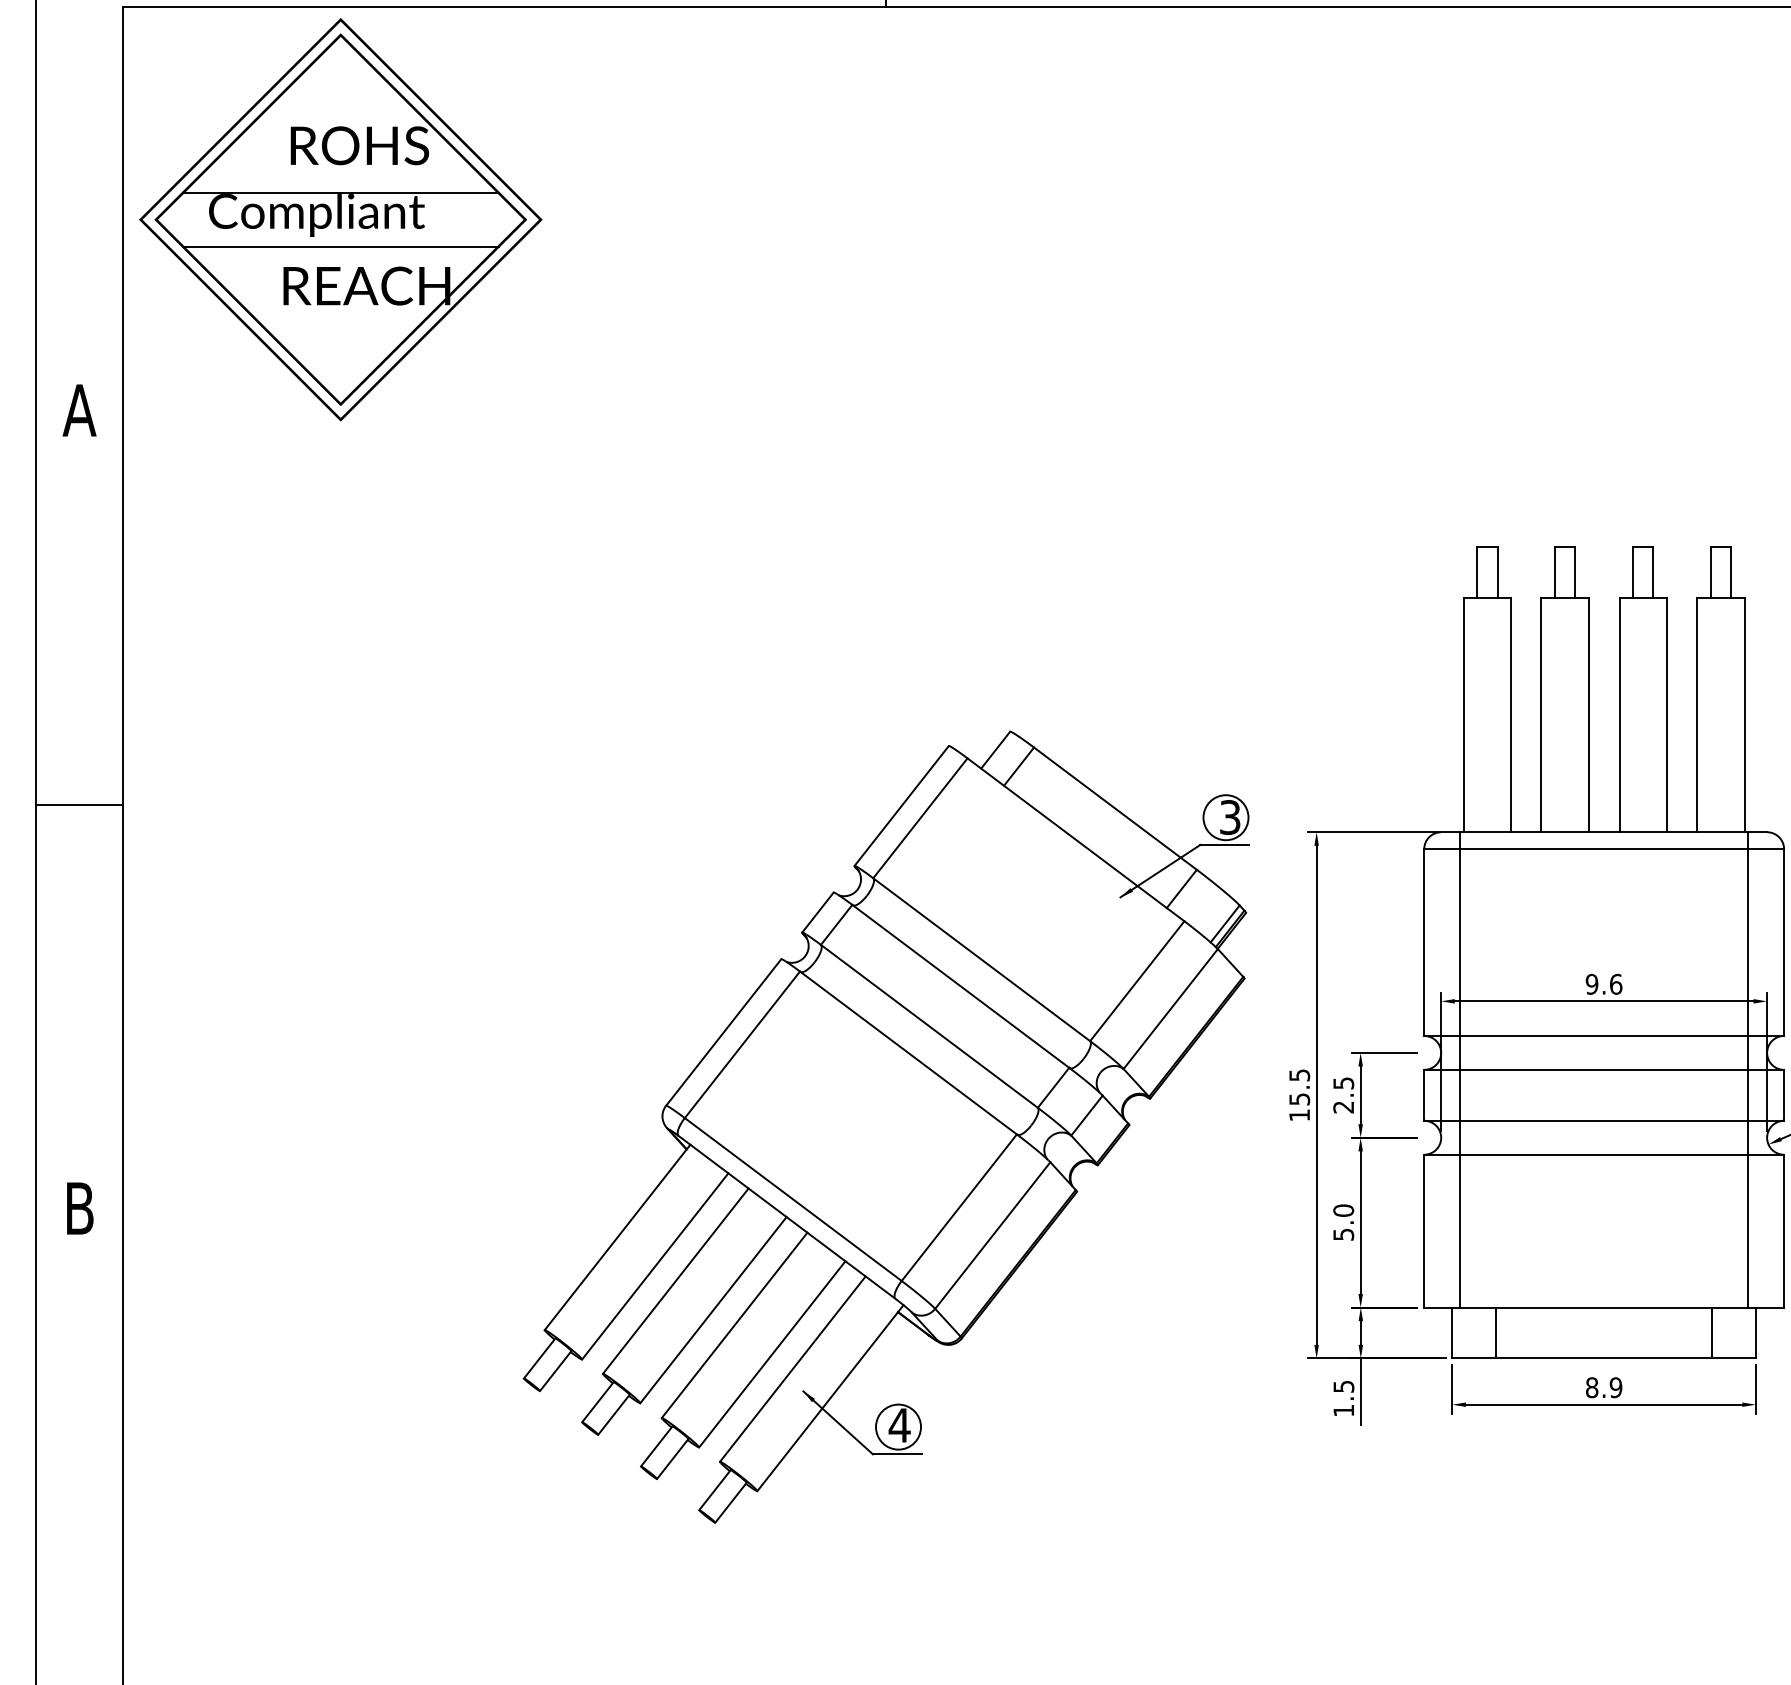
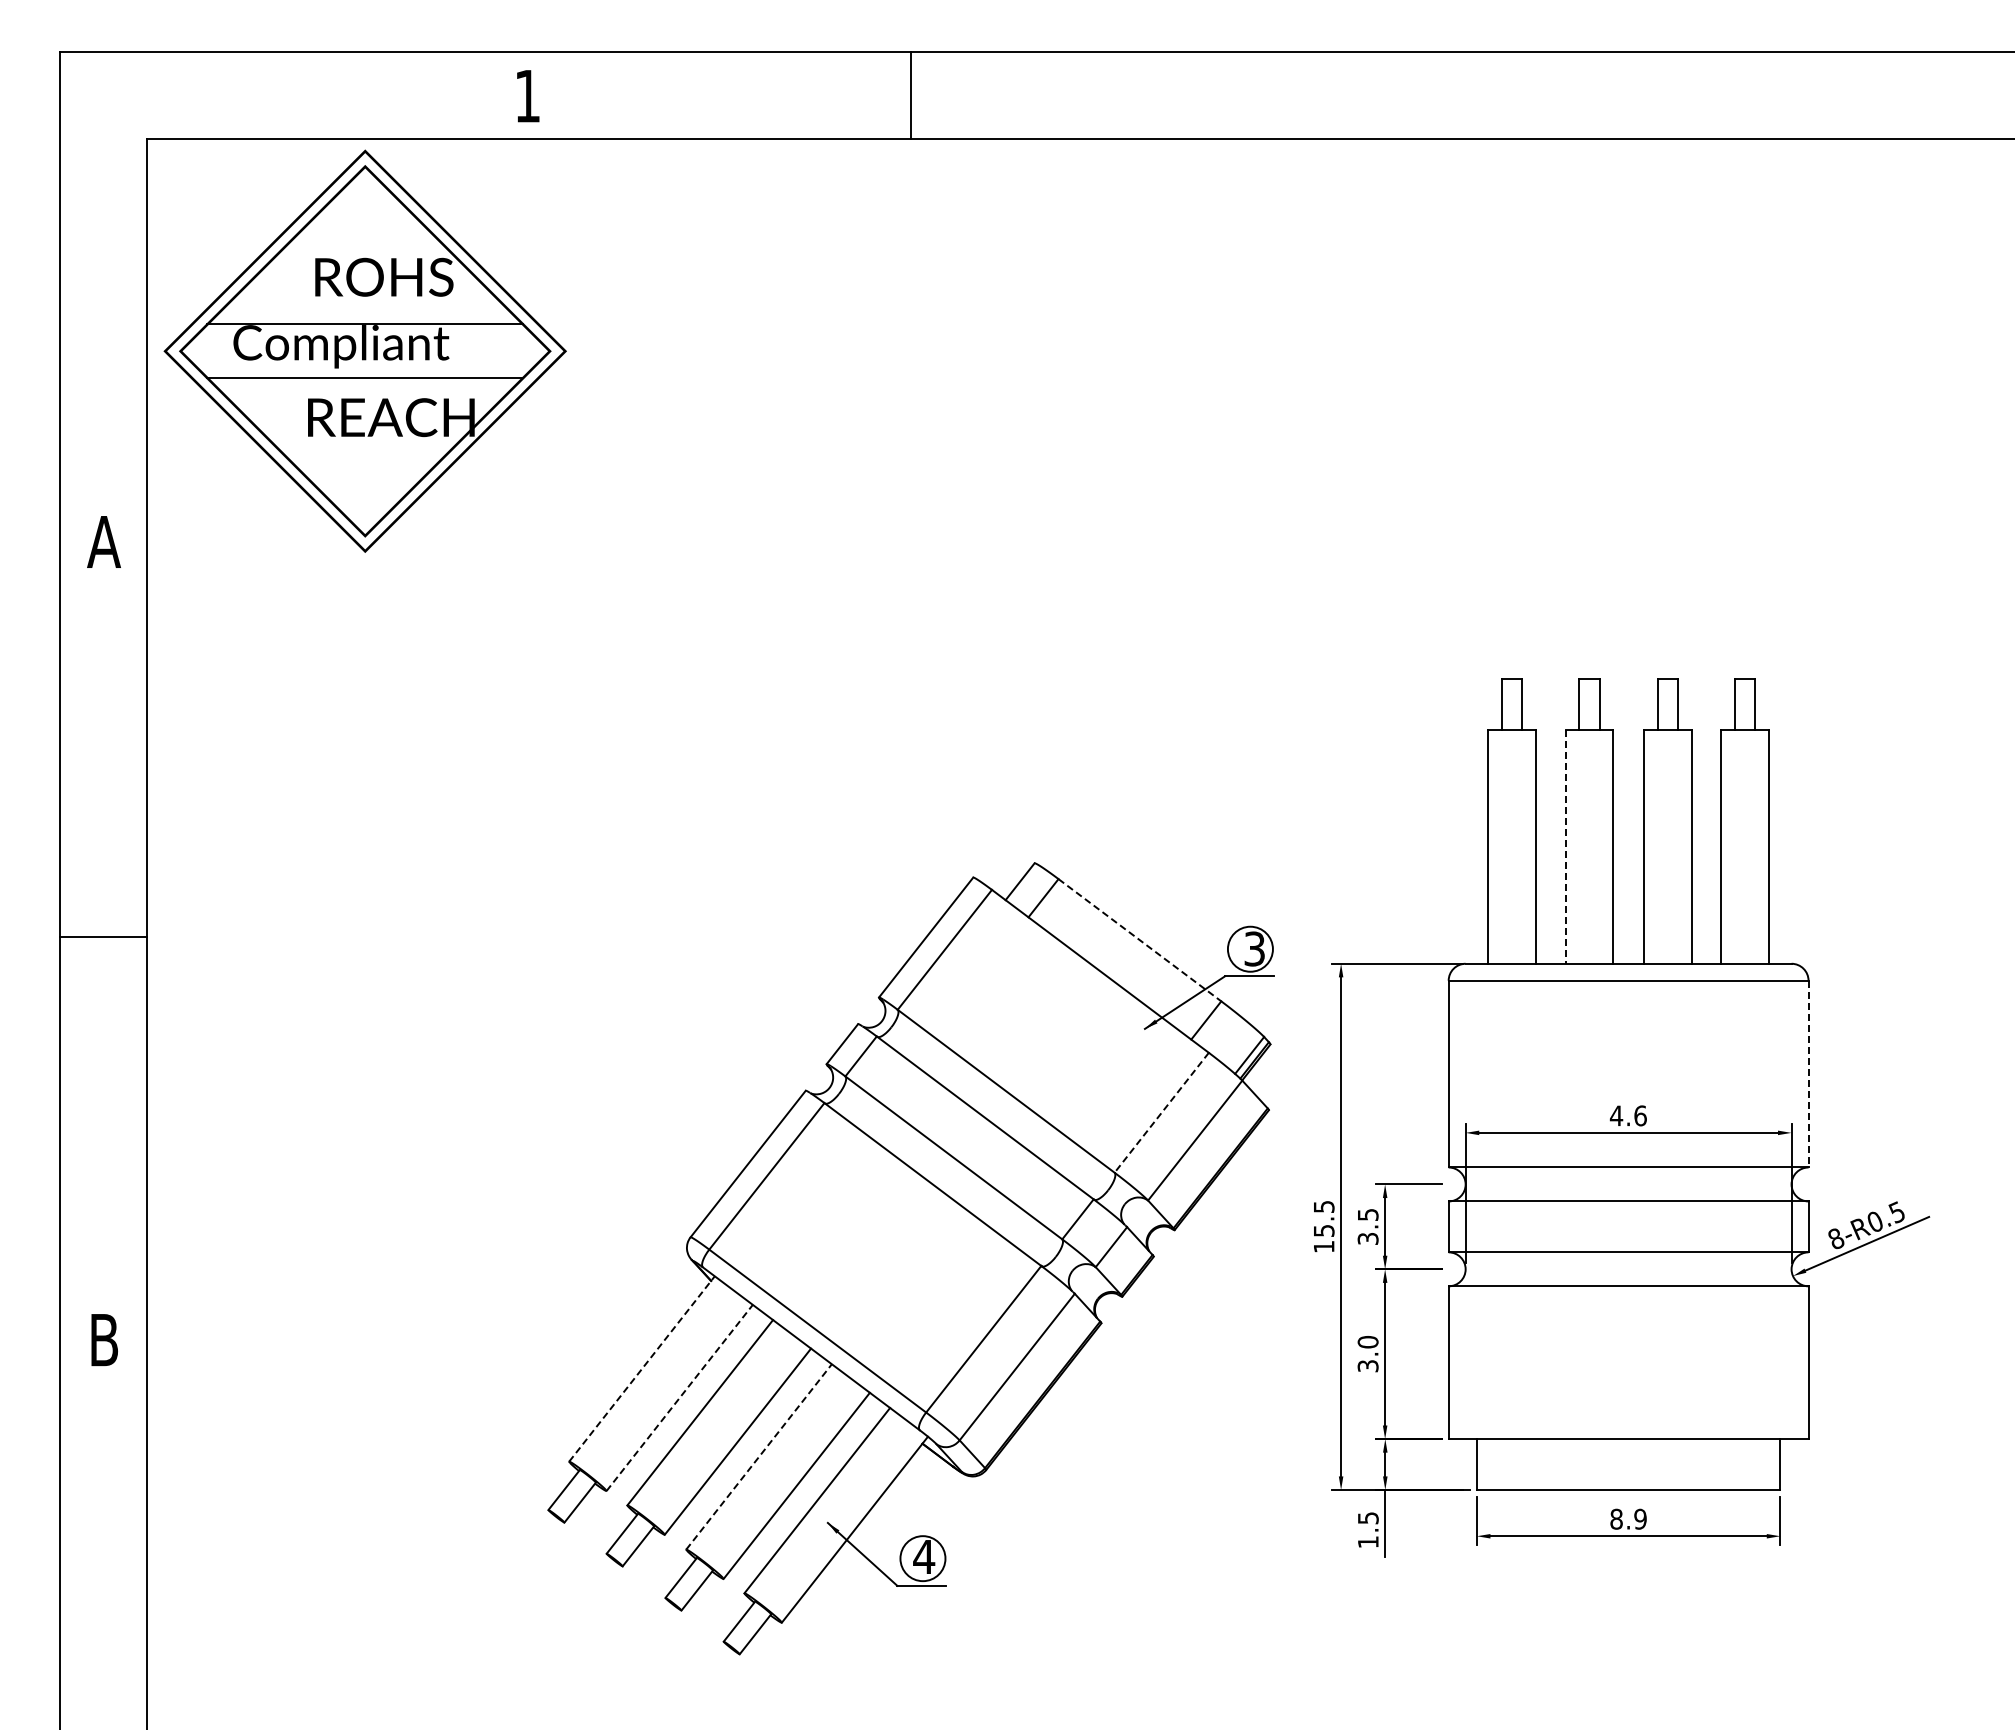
line: (1541, 715) -> (1565, 847), solid -> dashed
line: (1115, 808) -> (1139, 940), solid -> dashed
line: (1784, 942) -> (1808, 1074), solid -> dashed
line: (1137, 981) -> (1161, 1113), solid -> dashed
text: (1592, 983) -> (1616, 1115), 9.6 -> 4.6
line: (1460, 1069) -> (1484, 1201), removed
line: (1748, 1069) -> (1772, 1201), removed
text: (1344, 1106) -> (1368, 1238), 2.5 -> 3.5
text: (1343, 1233) -> (1367, 1365), 5.0 -> 3.0
line: (618, 1236) -> (642, 1368), solid -> dashed
line: (656, 1265) -> (680, 1397), solid -> dashed
line: (735, 1324) -> (759, 1456), solid -> dashed
line: (1496, 1332) -> (1520, 1464), removed
line: (1712, 1332) -> (1736, 1464), removed

